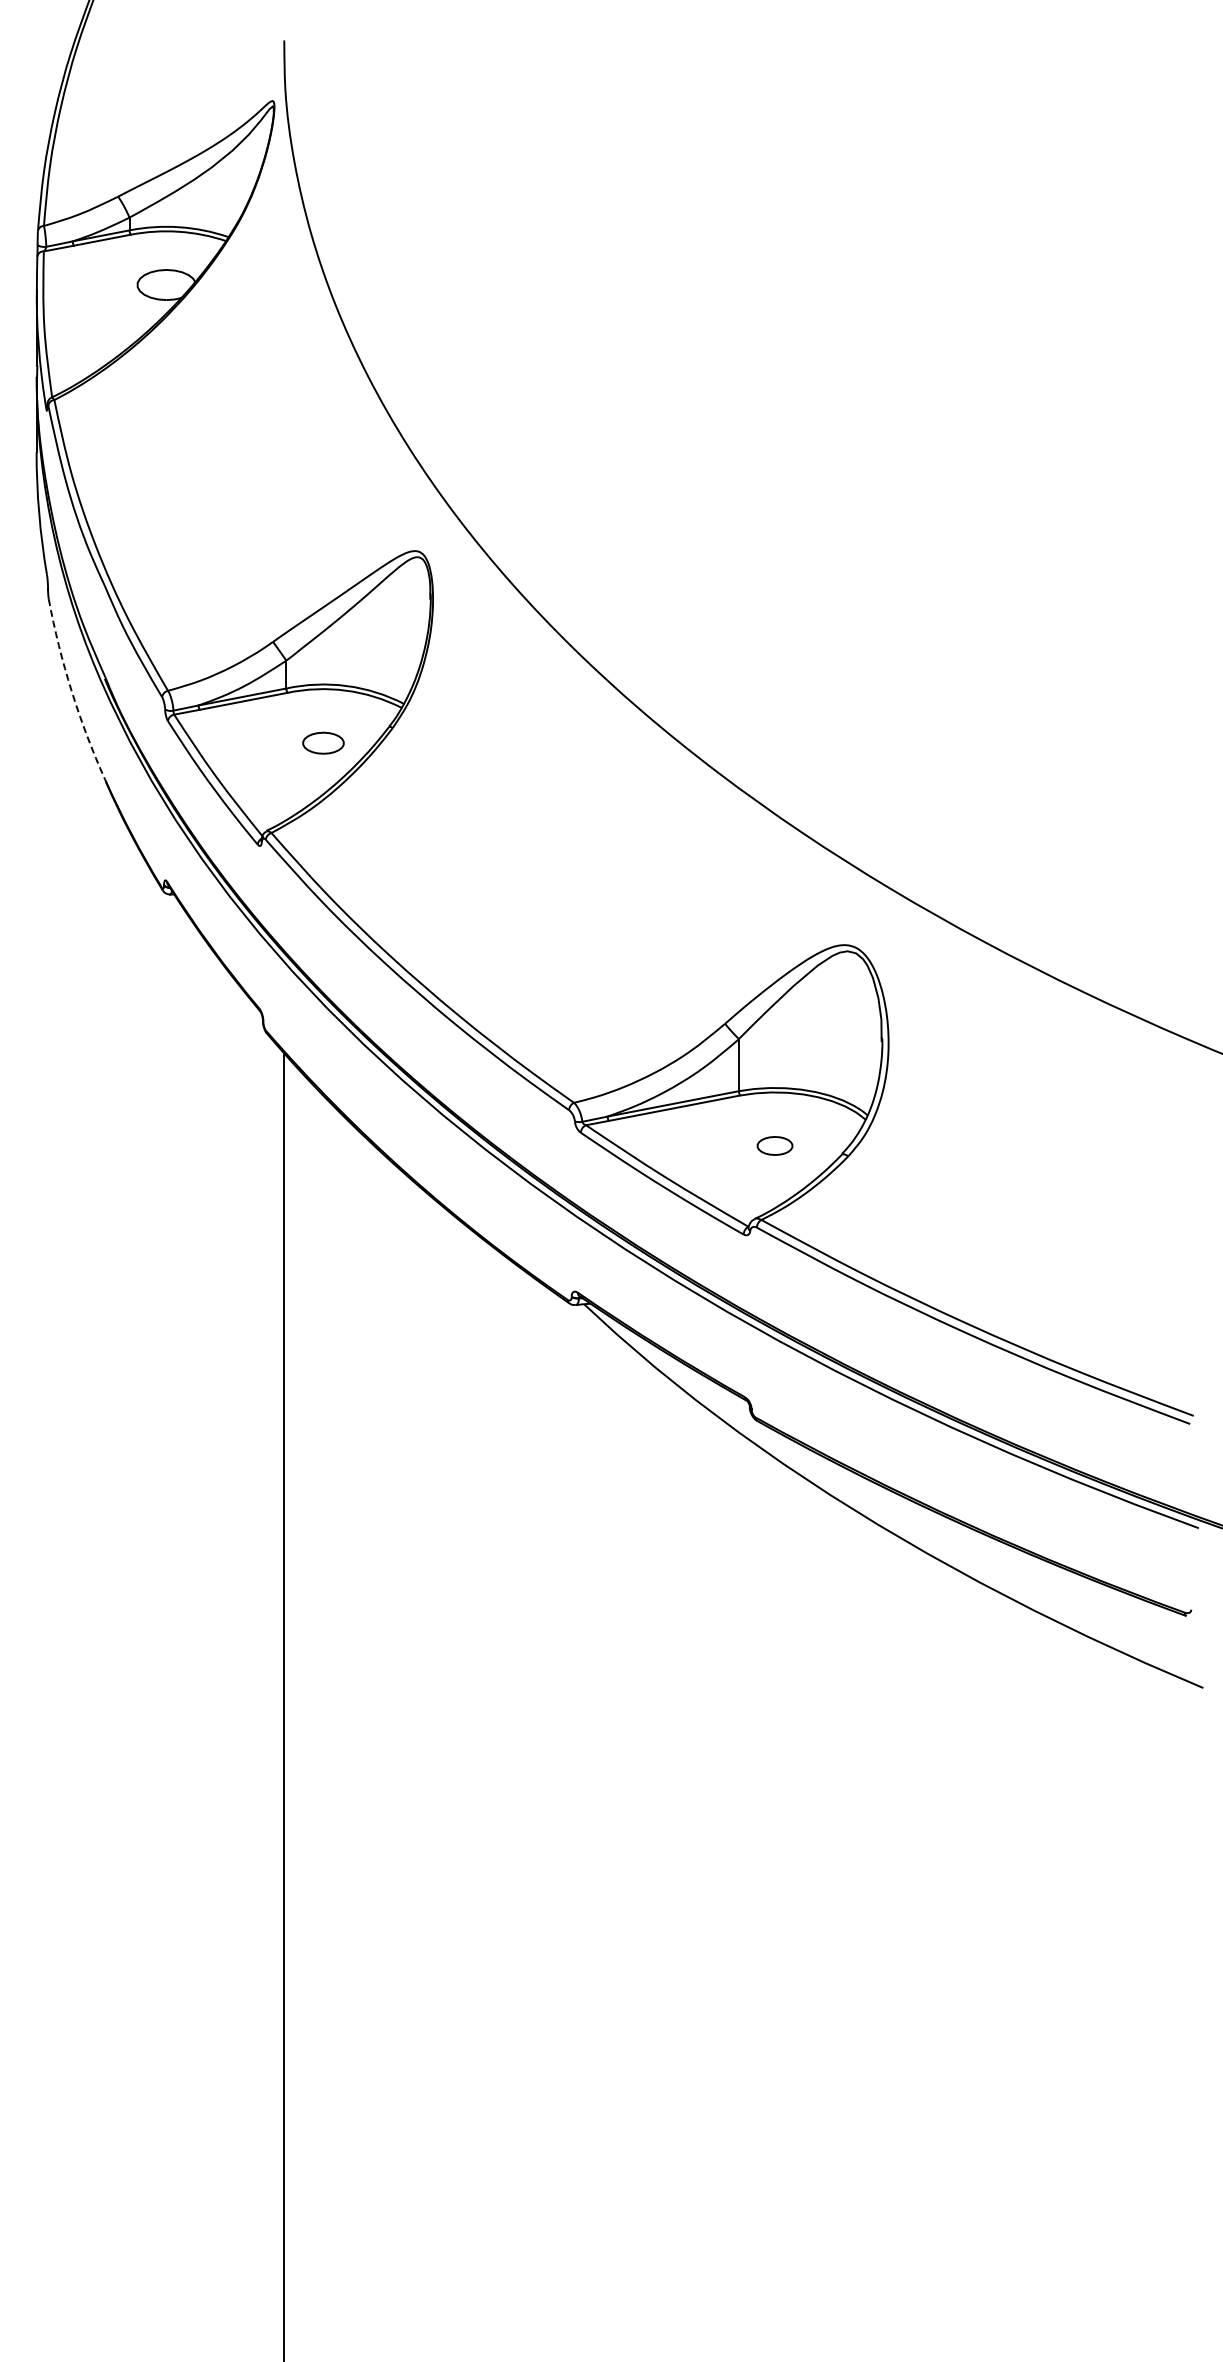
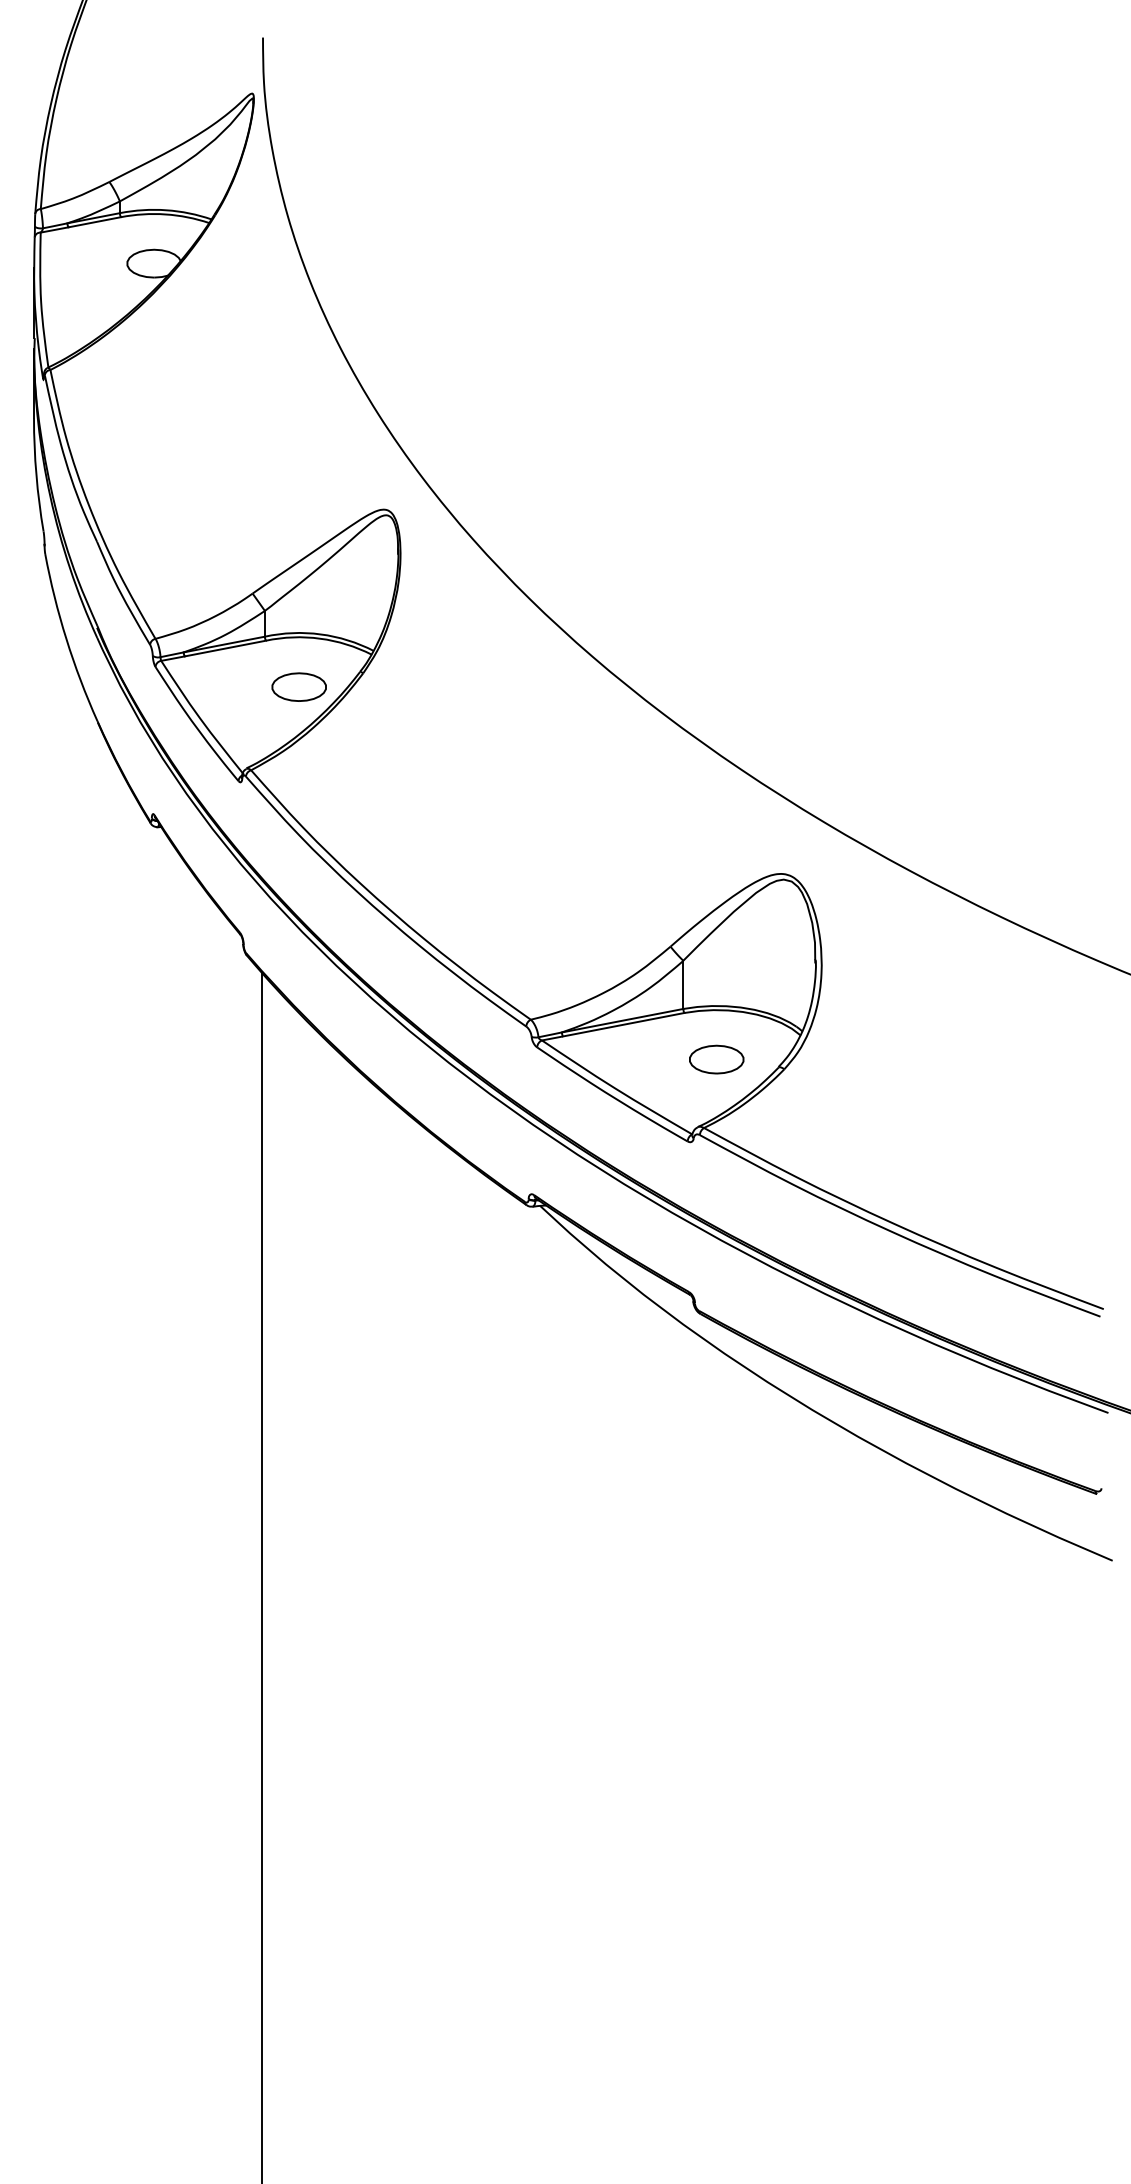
arc: (71, 691) -> (66, 639), dashed -> solid
part: (323, 743) -> (299, 687), size x1.43
part: (774, 1145) -> (716, 1059), size x1.67

